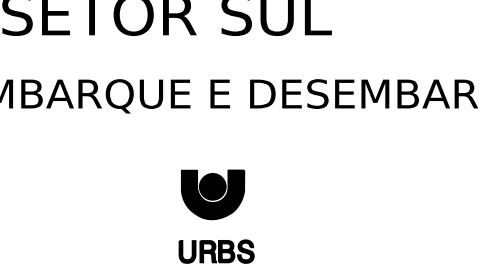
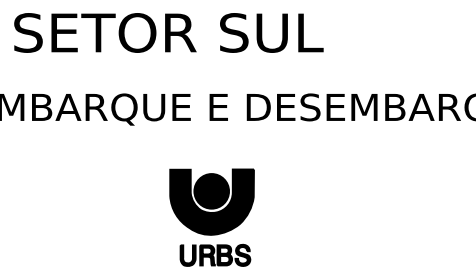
part: (212, 194) -> (211, 201), size x1.43

